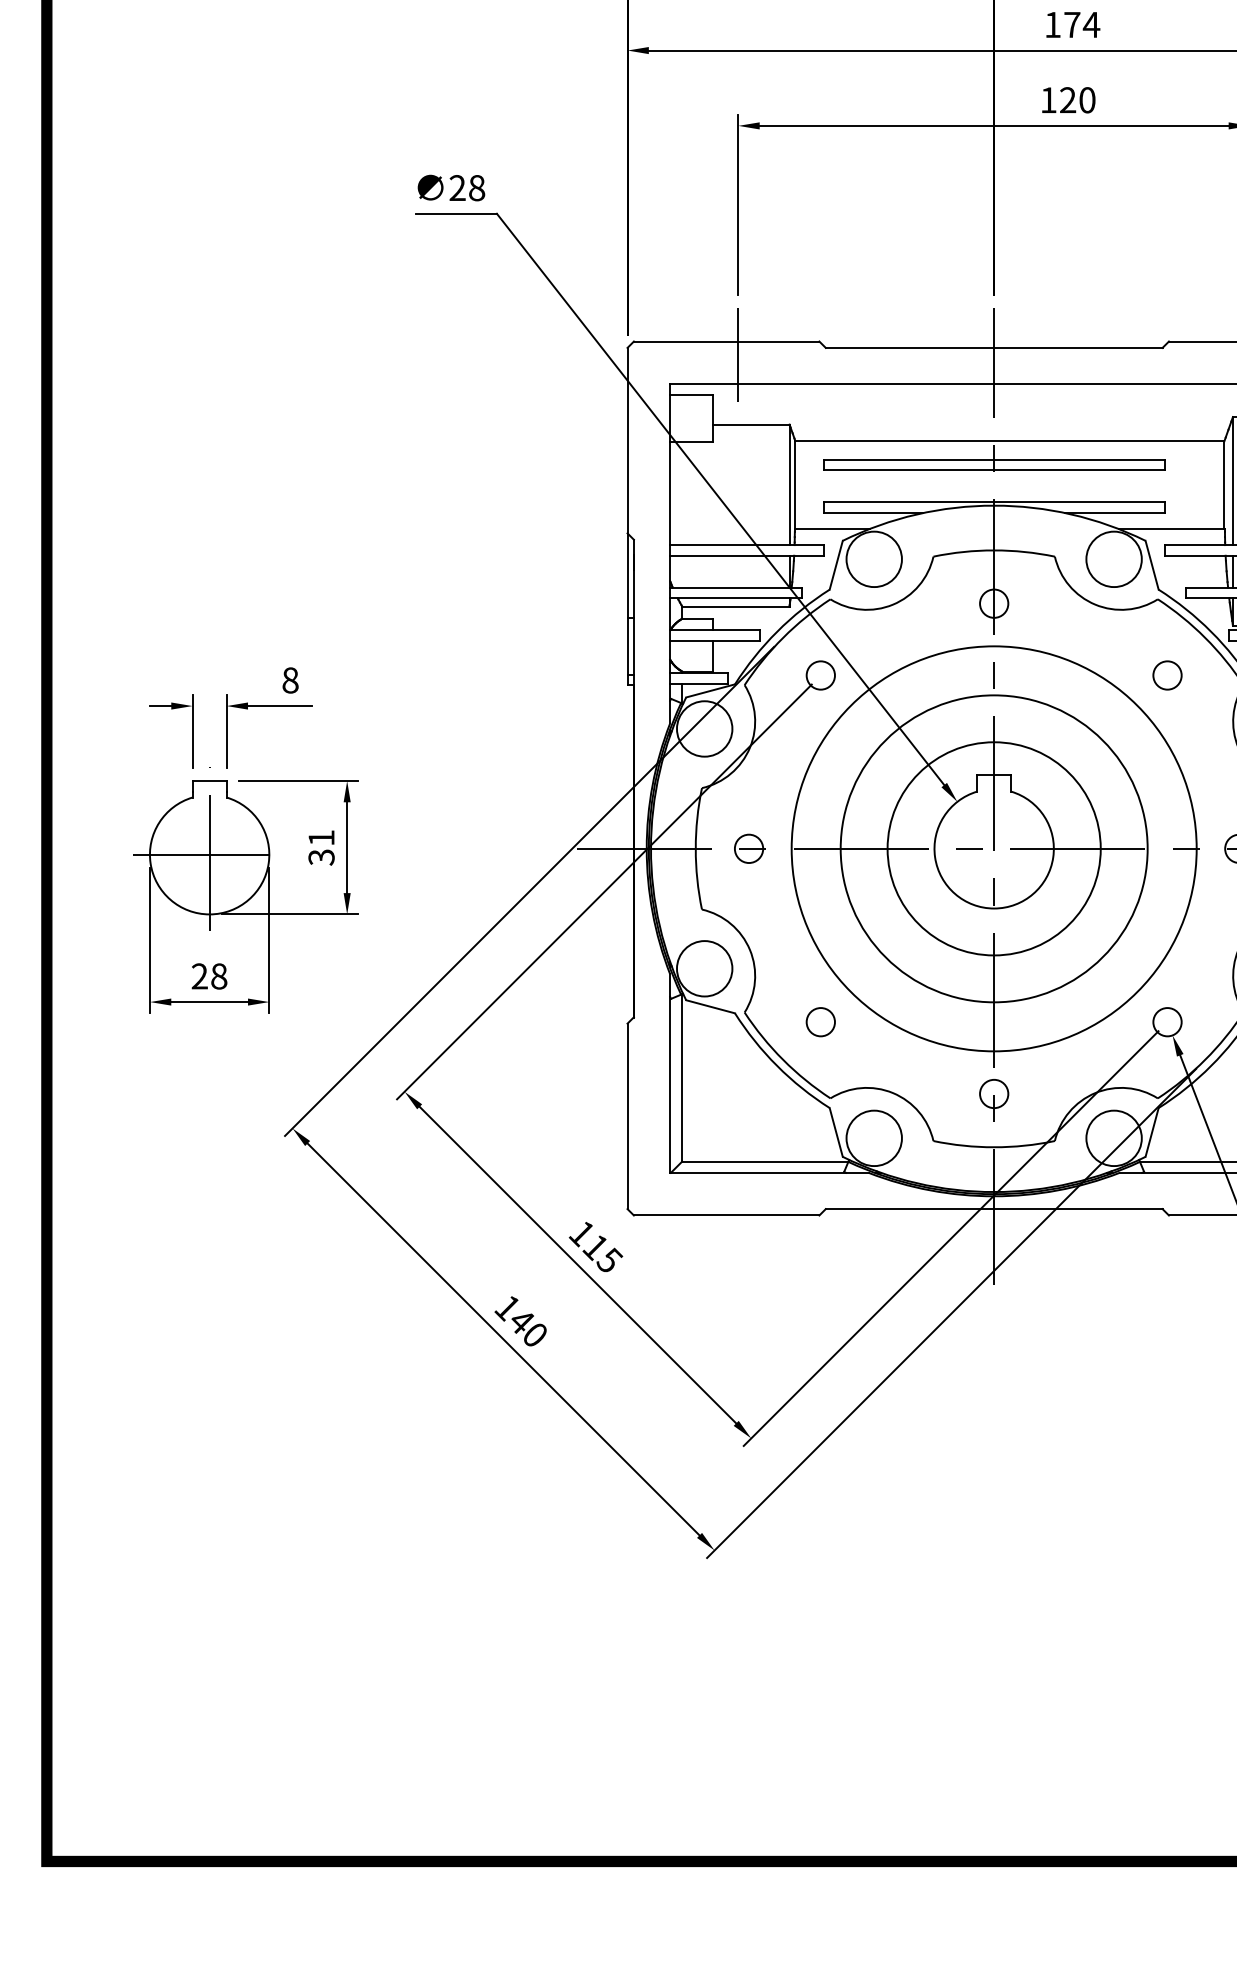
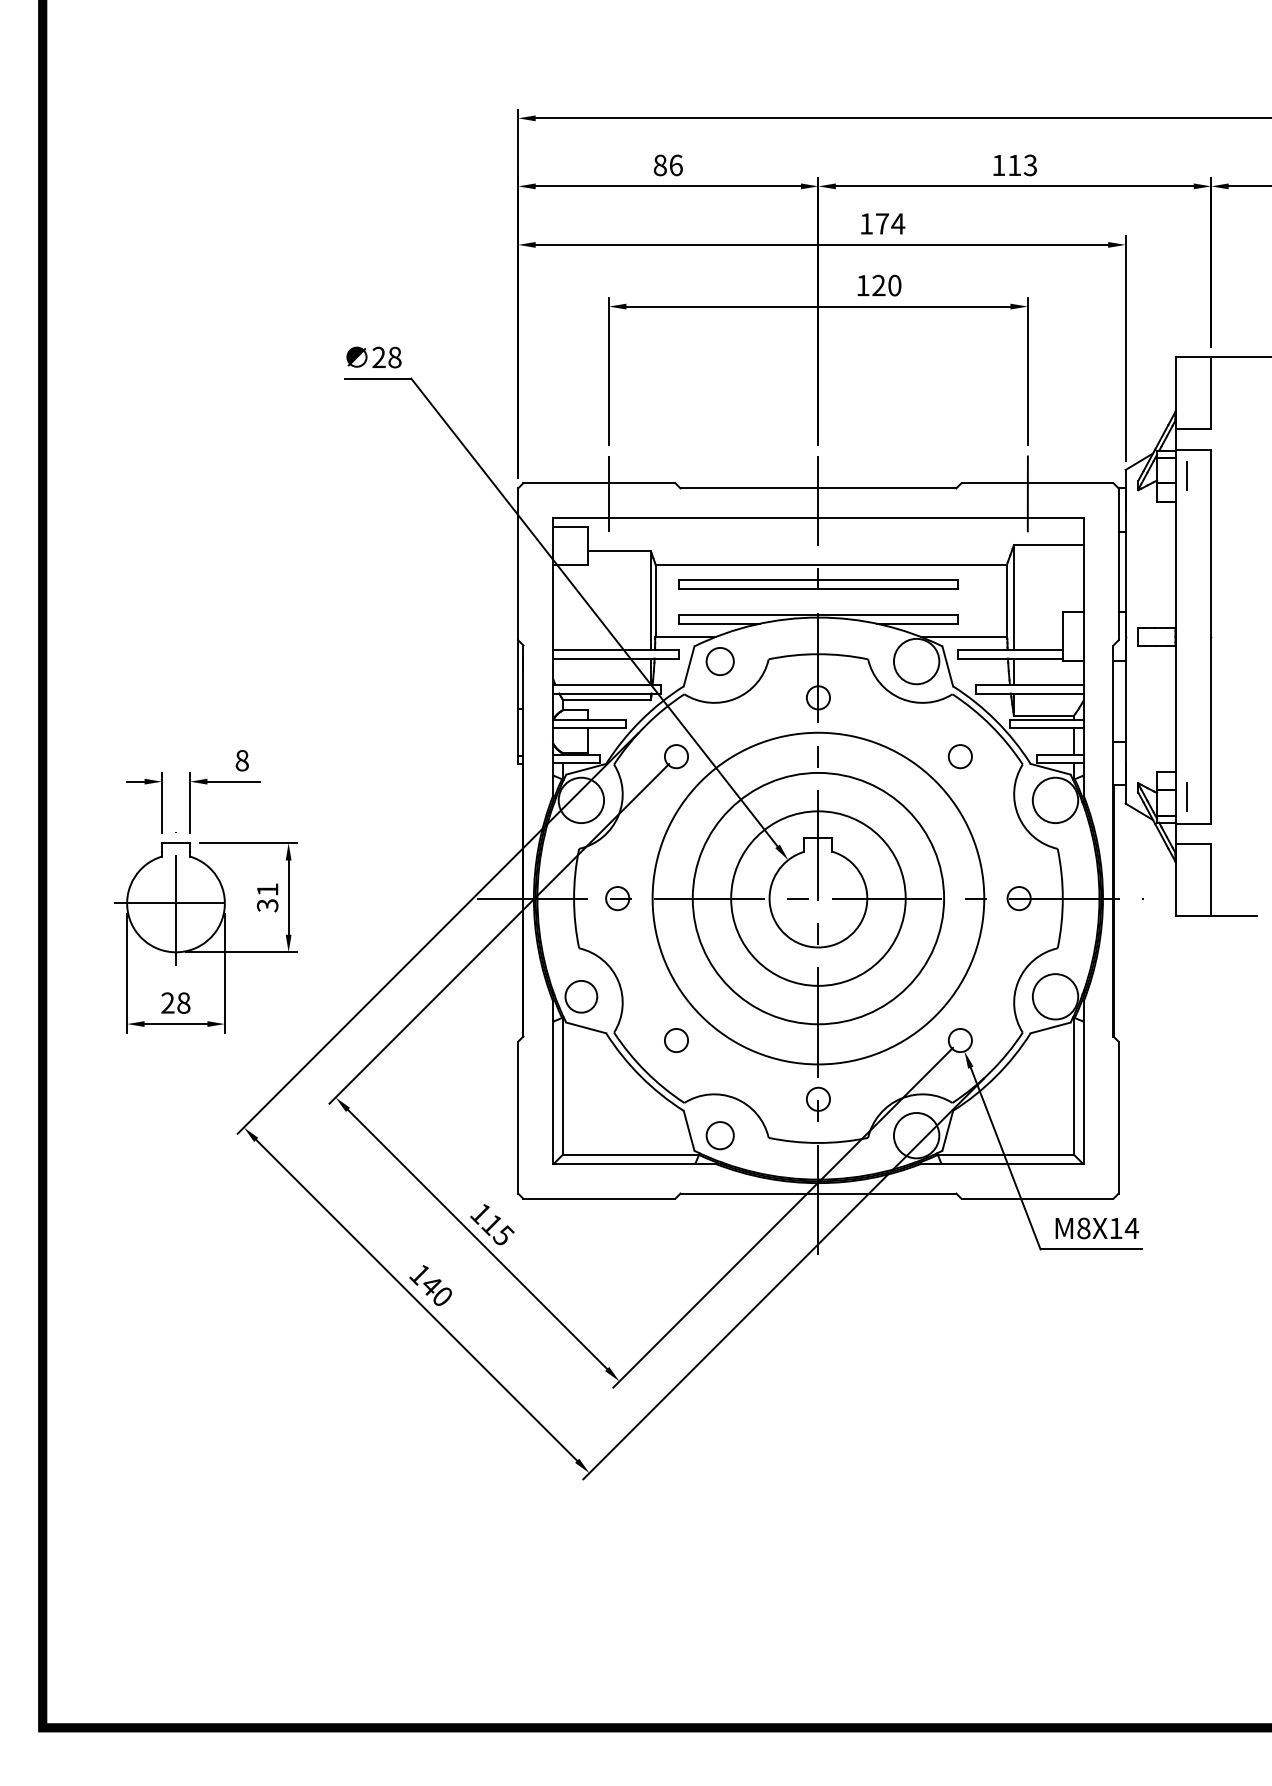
circle: (873, 559) -> (719, 661), size x0.6
circle: (704, 968) -> (581, 996), size x0.7
circle: (873, 1138) -> (719, 1135), size x0.6

